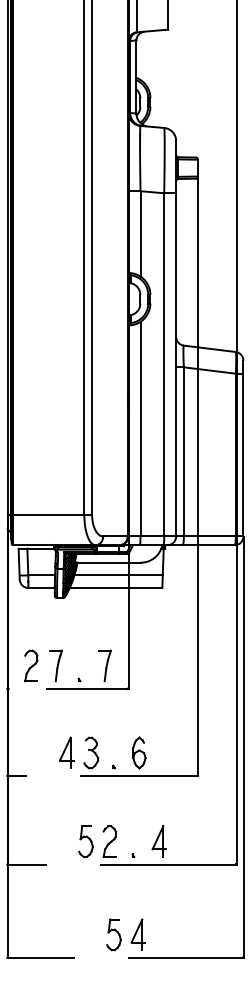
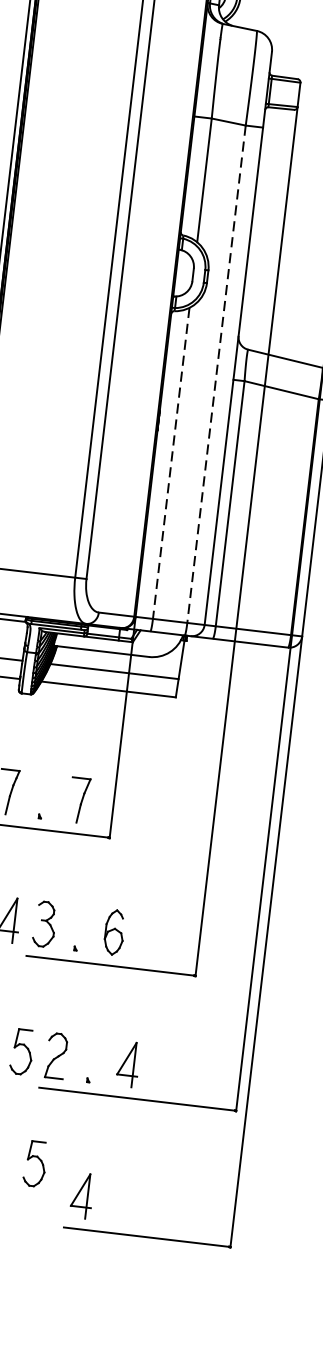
line: (164, 364) -> (217, 373), solid -> dashed
line: (140, 429) -> (171, 463), solid -> dashed
part: (113, 934) -> (34, 1163), moved

